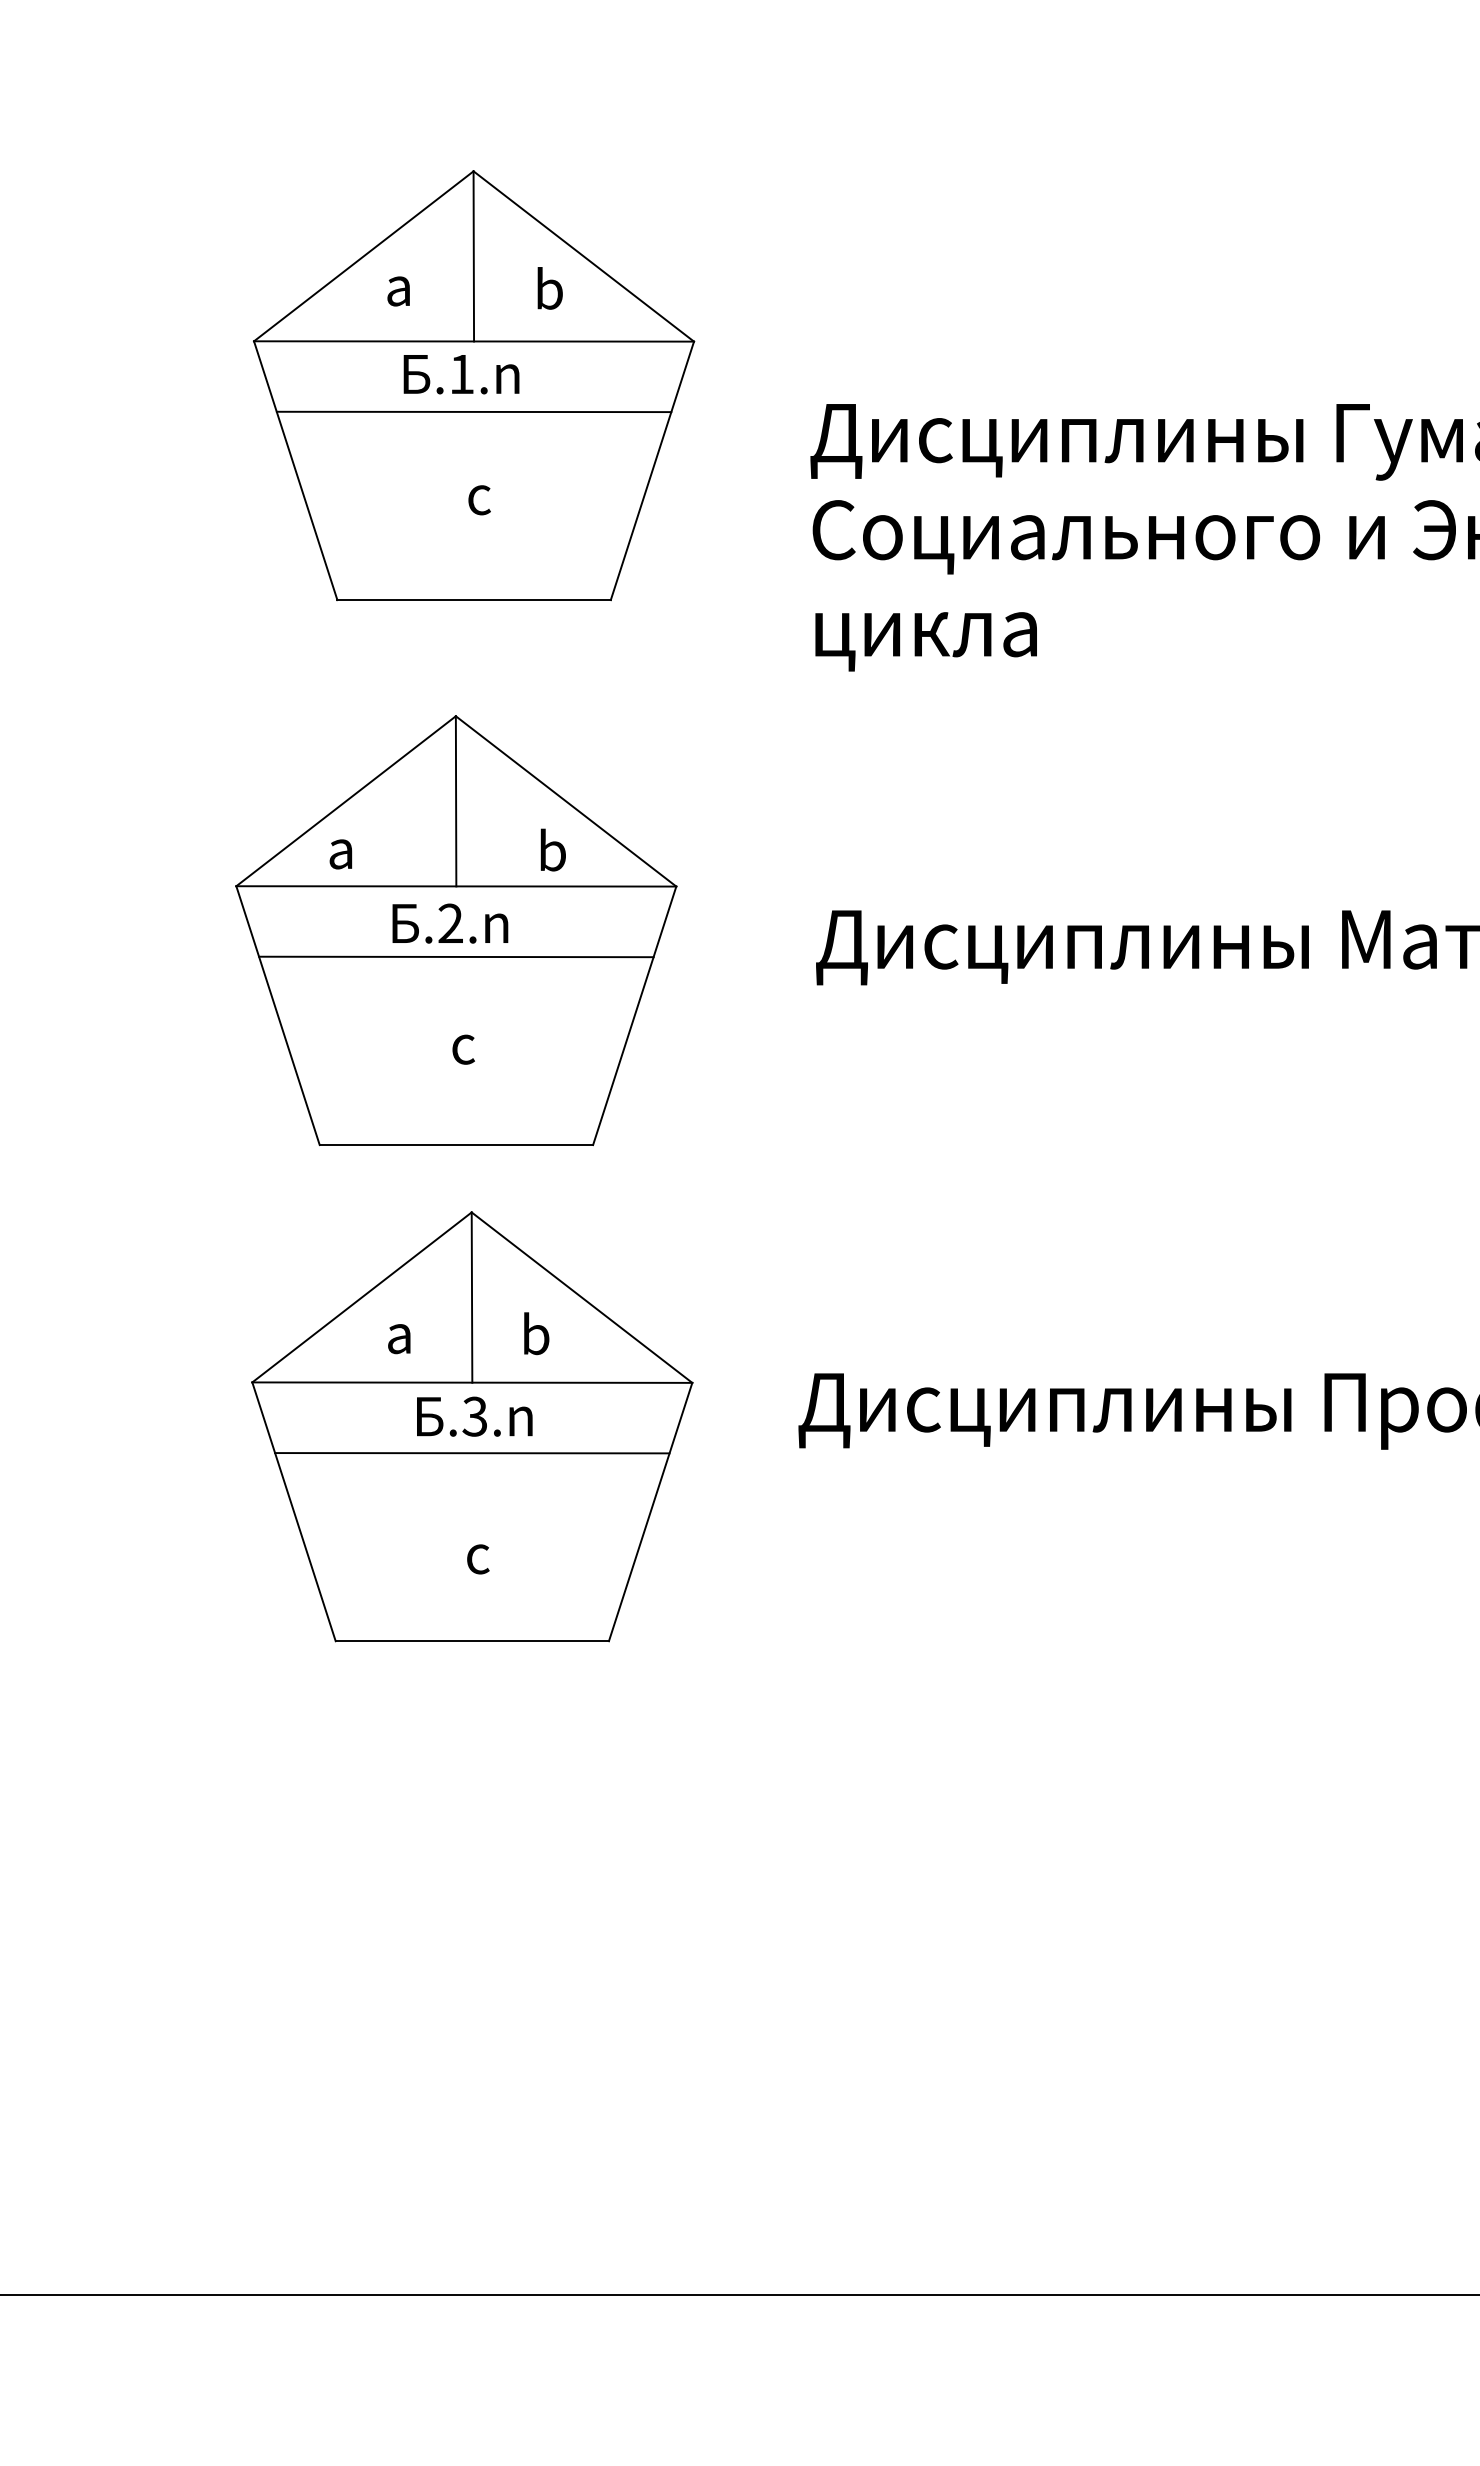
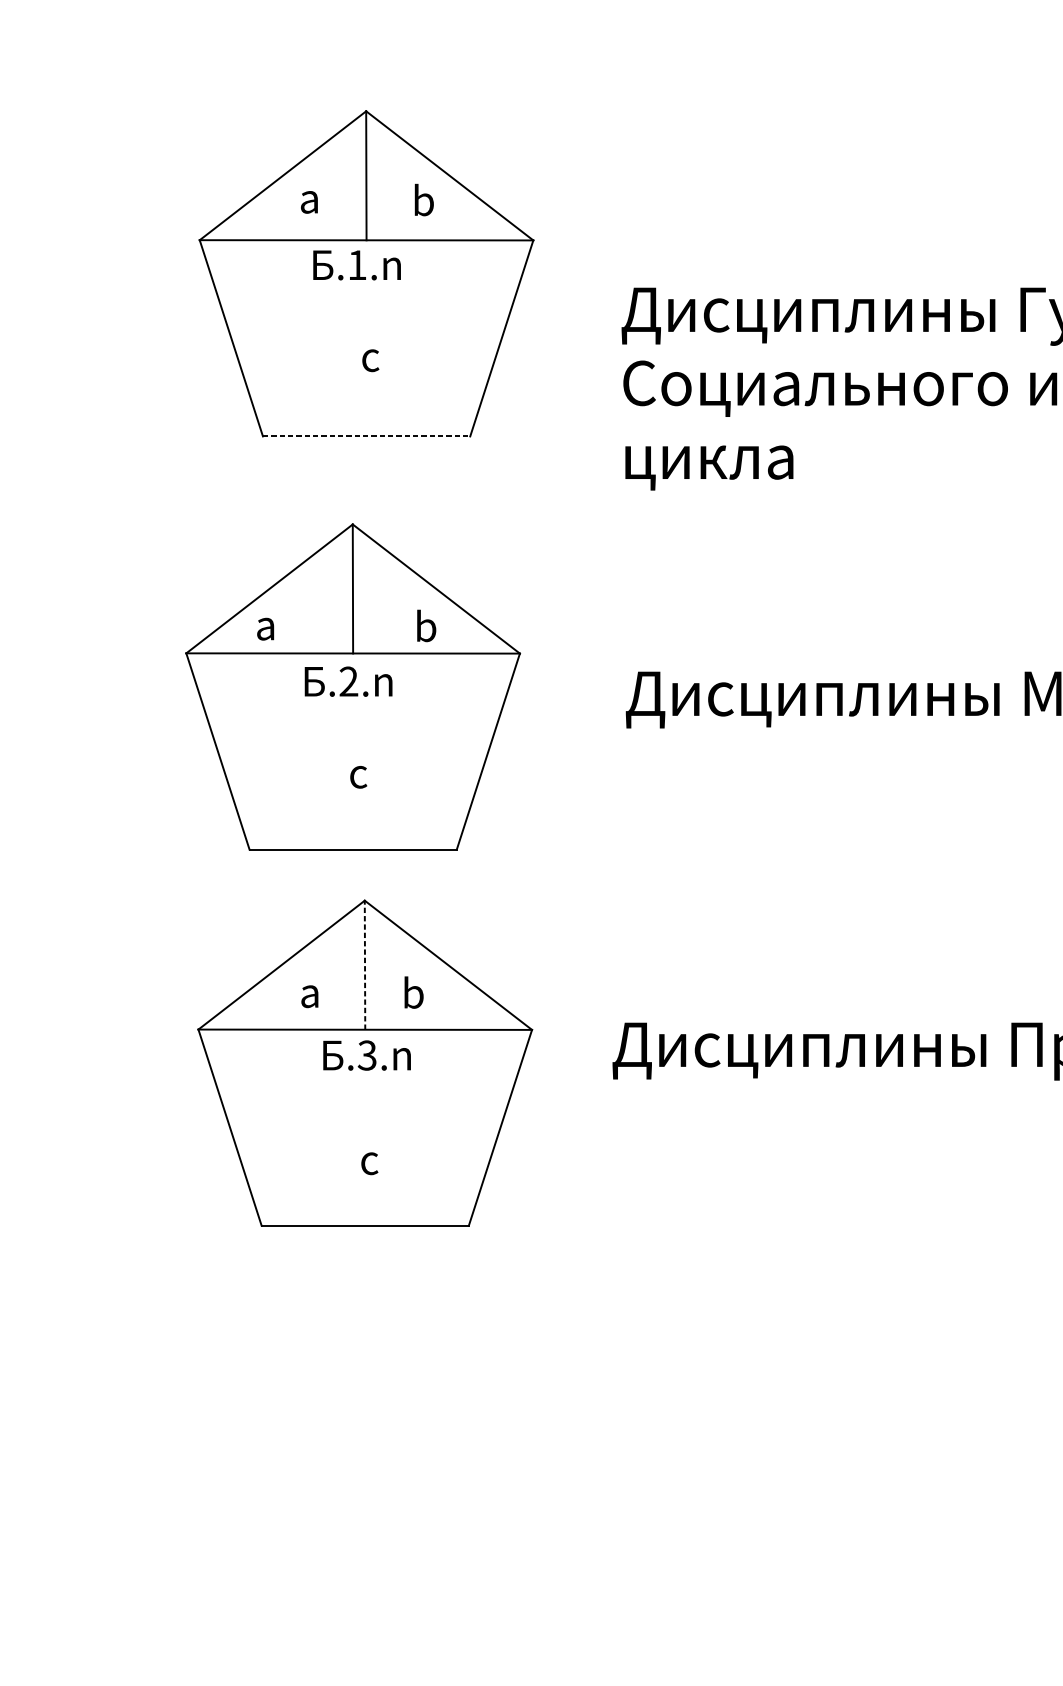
line: (473, 411) -> (366, 293), removed
line: (474, 600) -> (366, 436), solid -> dashed
line: (456, 956) -> (353, 706), removed
line: (472, 1297) -> (365, 965), solid -> dashed
line: (472, 1453) -> (365, 1083), removed

